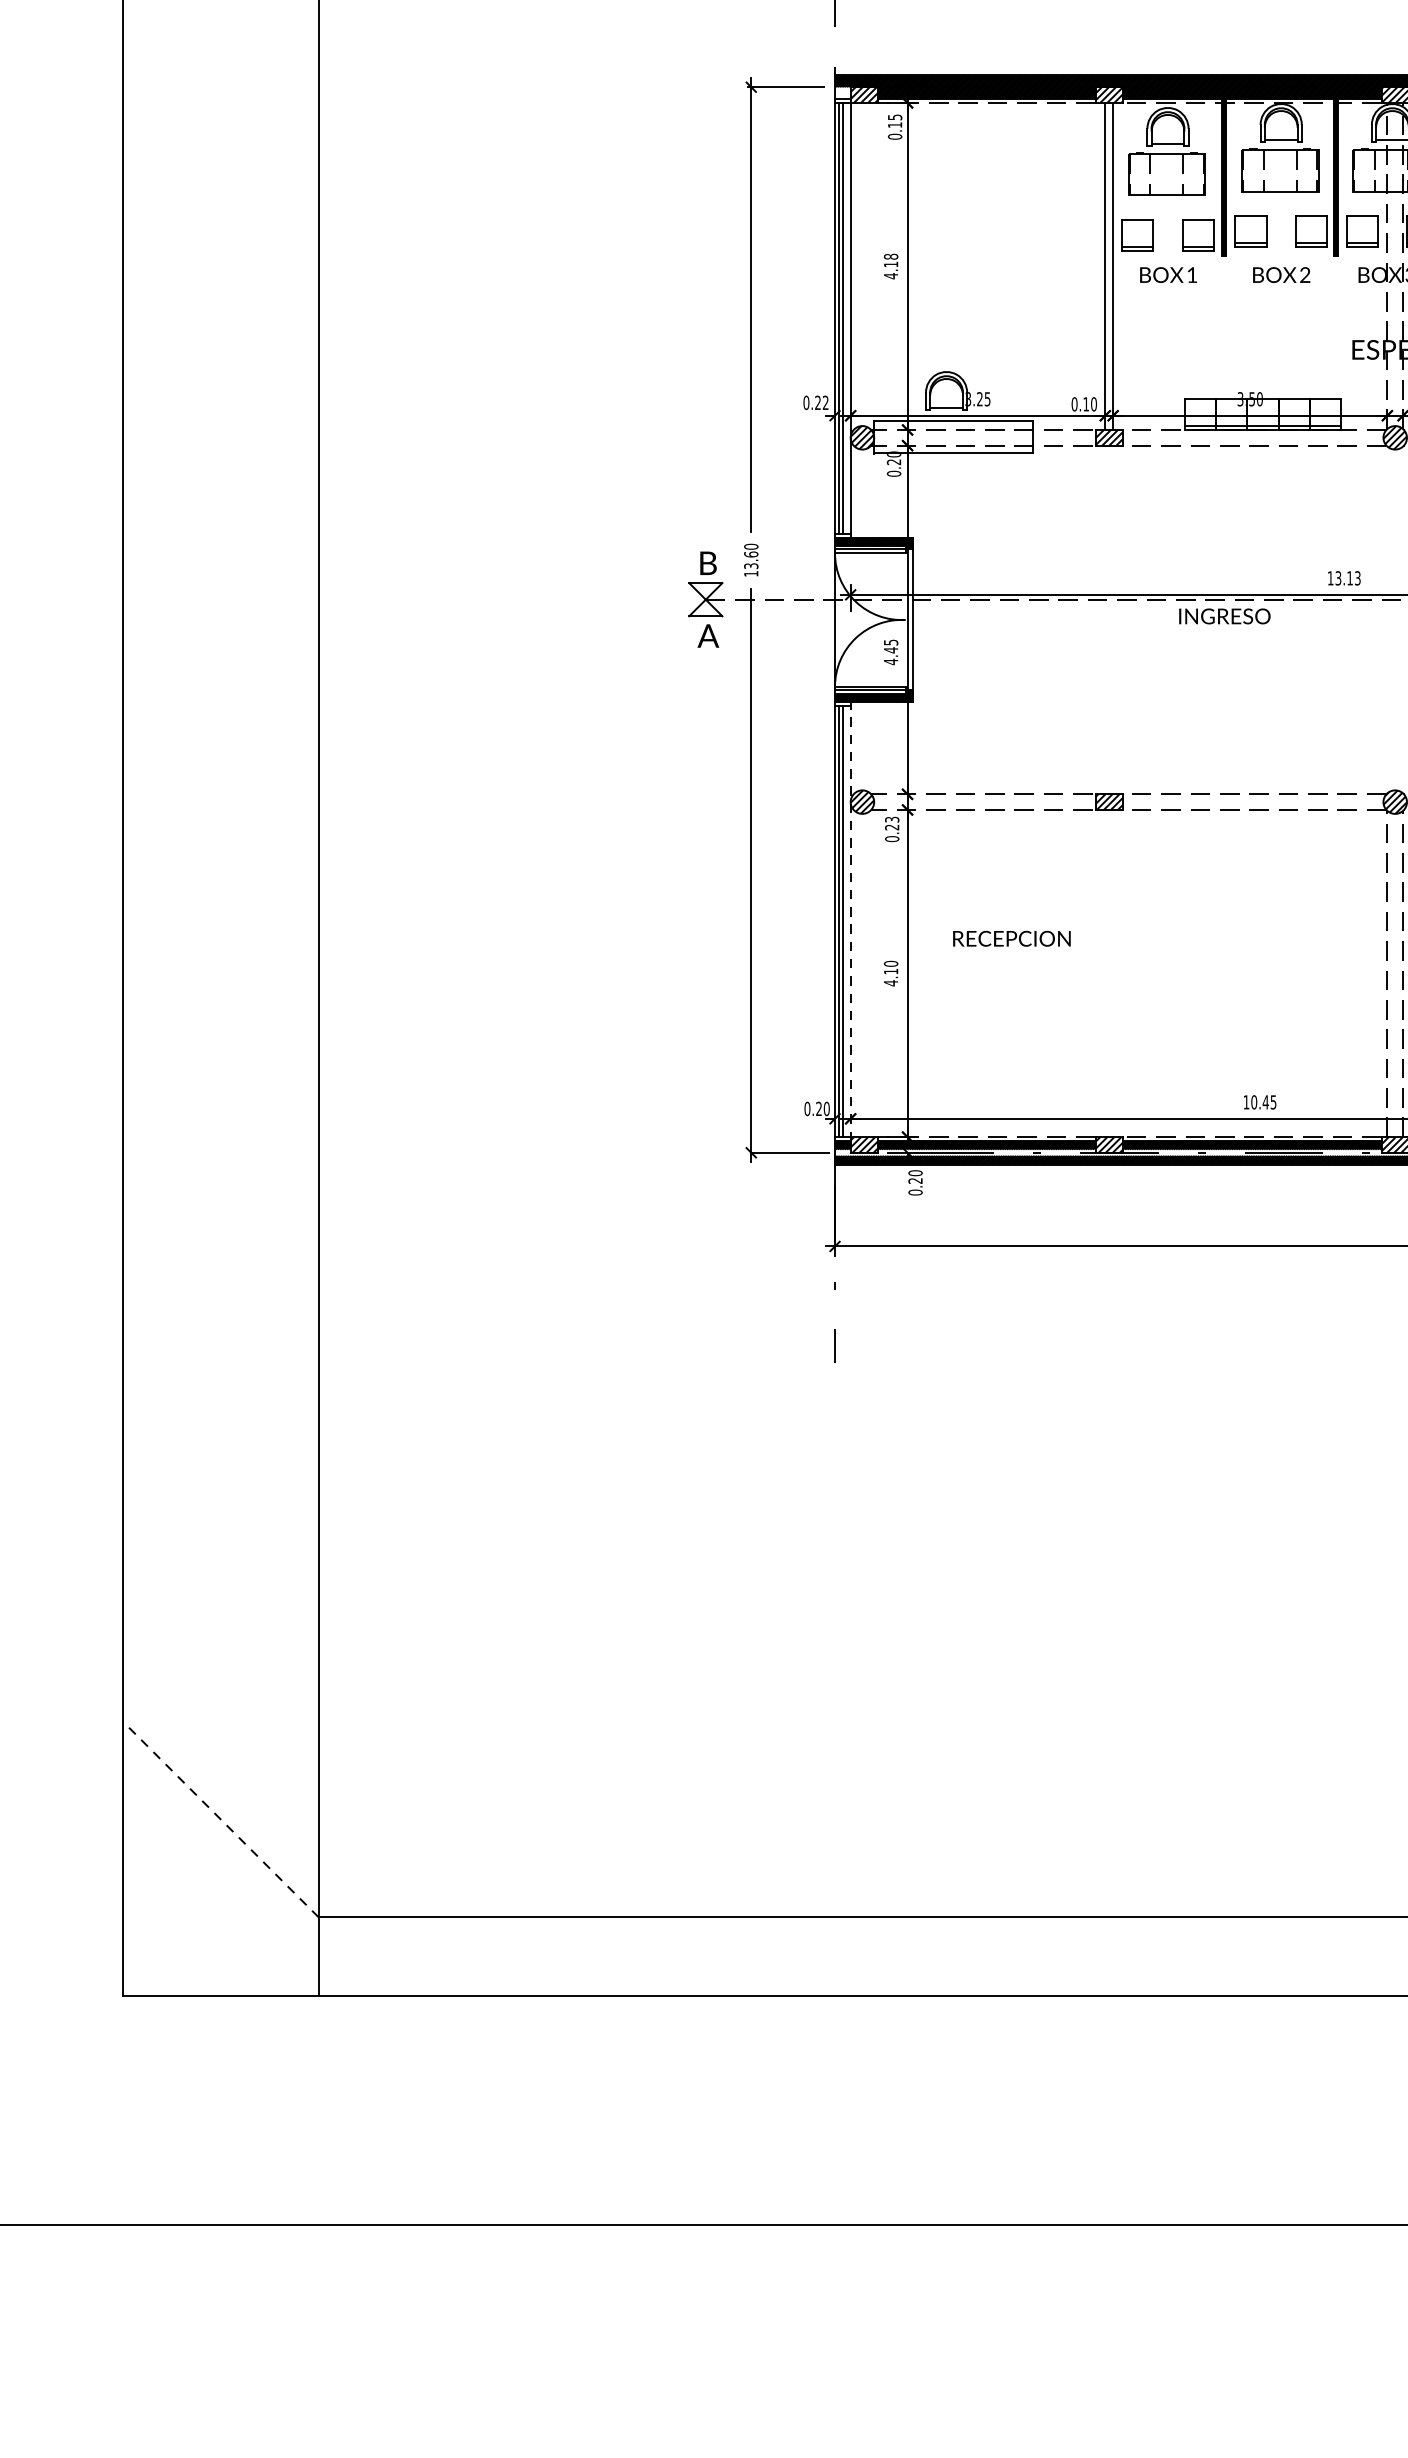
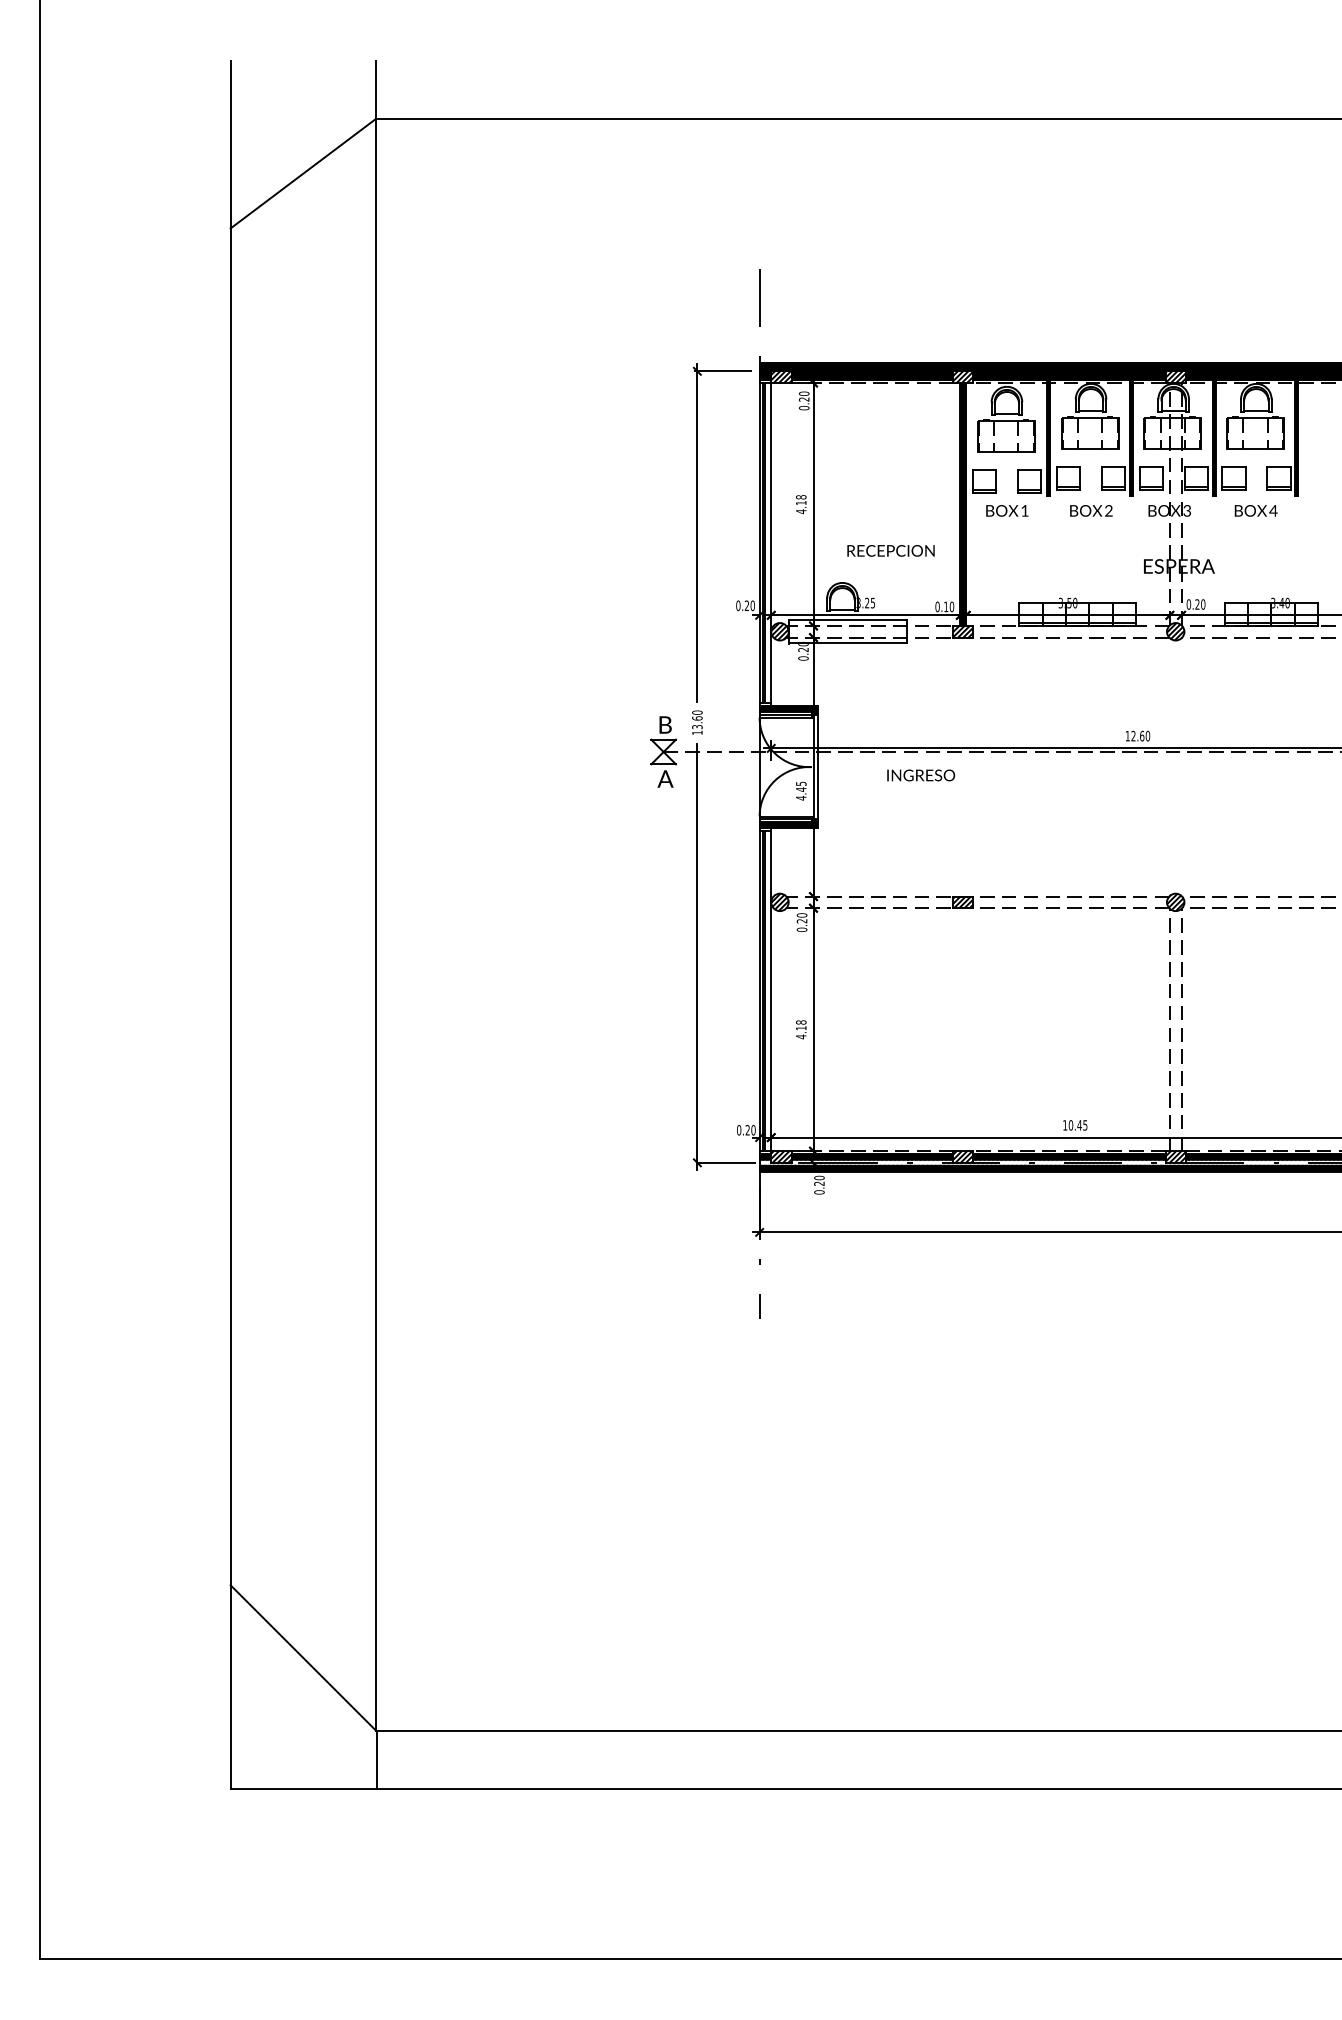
hatch: (842, 92) -> (765, 375), added
text: (895, 121) -> (804, 396), 0.15 -> 0.20
hatch: (1109, 266) -> (963, 504), added
text: (825, 402) -> (752, 605), 0.22 -> 0.20
text: (1347, 577) -> (1140, 735), 13.13 -> 12.60
text: (1225, 616) -> (921, 775), moved
text: (891, 819) -> (801, 915), 0.23 -> 0.20
line: (851, 922) -> (771, 991), dashed -> solid
text: (1011, 938) -> (890, 550), moved
text: (891, 963) -> (801, 1022), 4.10 -> 4.18
line: (220, 1820) -> (303, 1658), dashed -> solid

